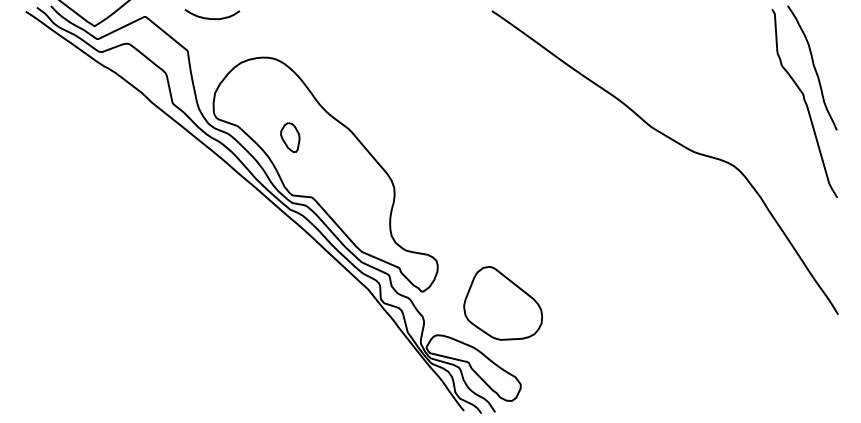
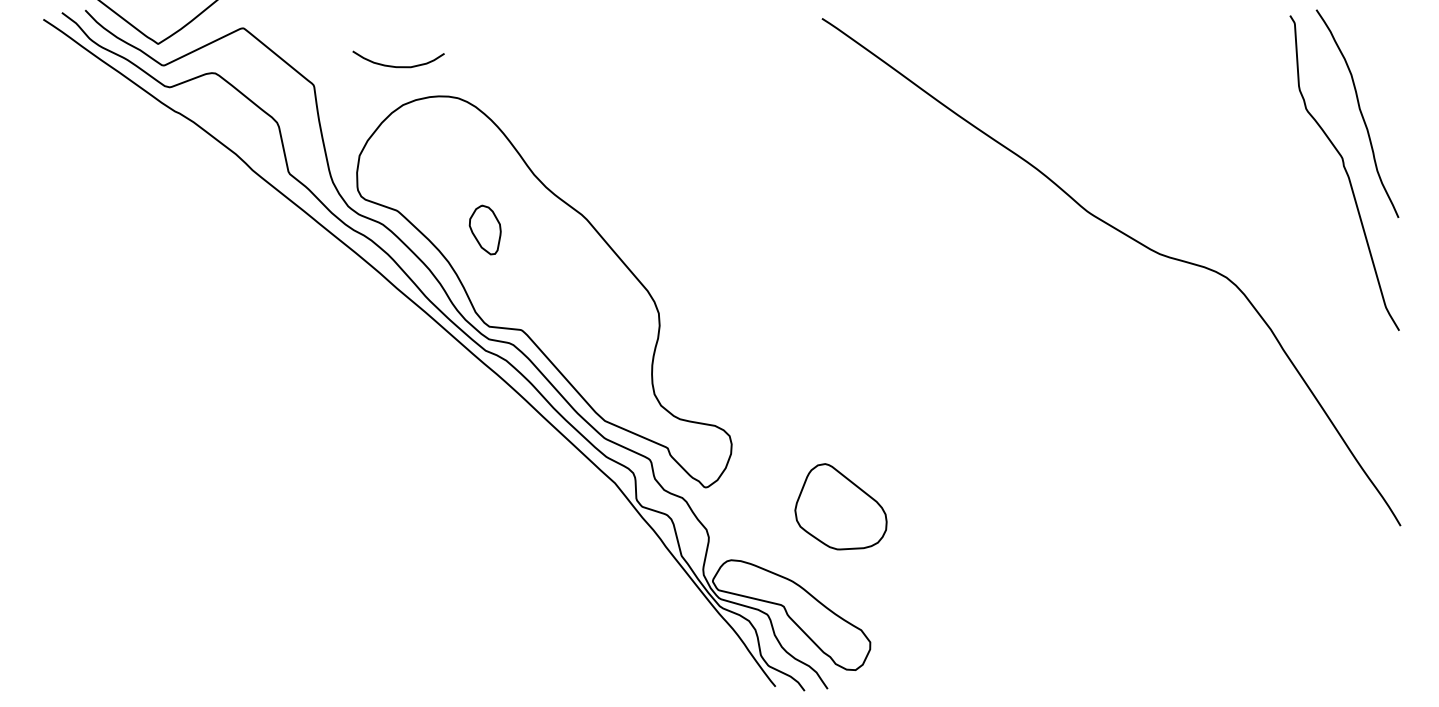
curve: (212, 18) -> (398, 66), moved
part: (503, 302) -> (841, 505), size x0.7

